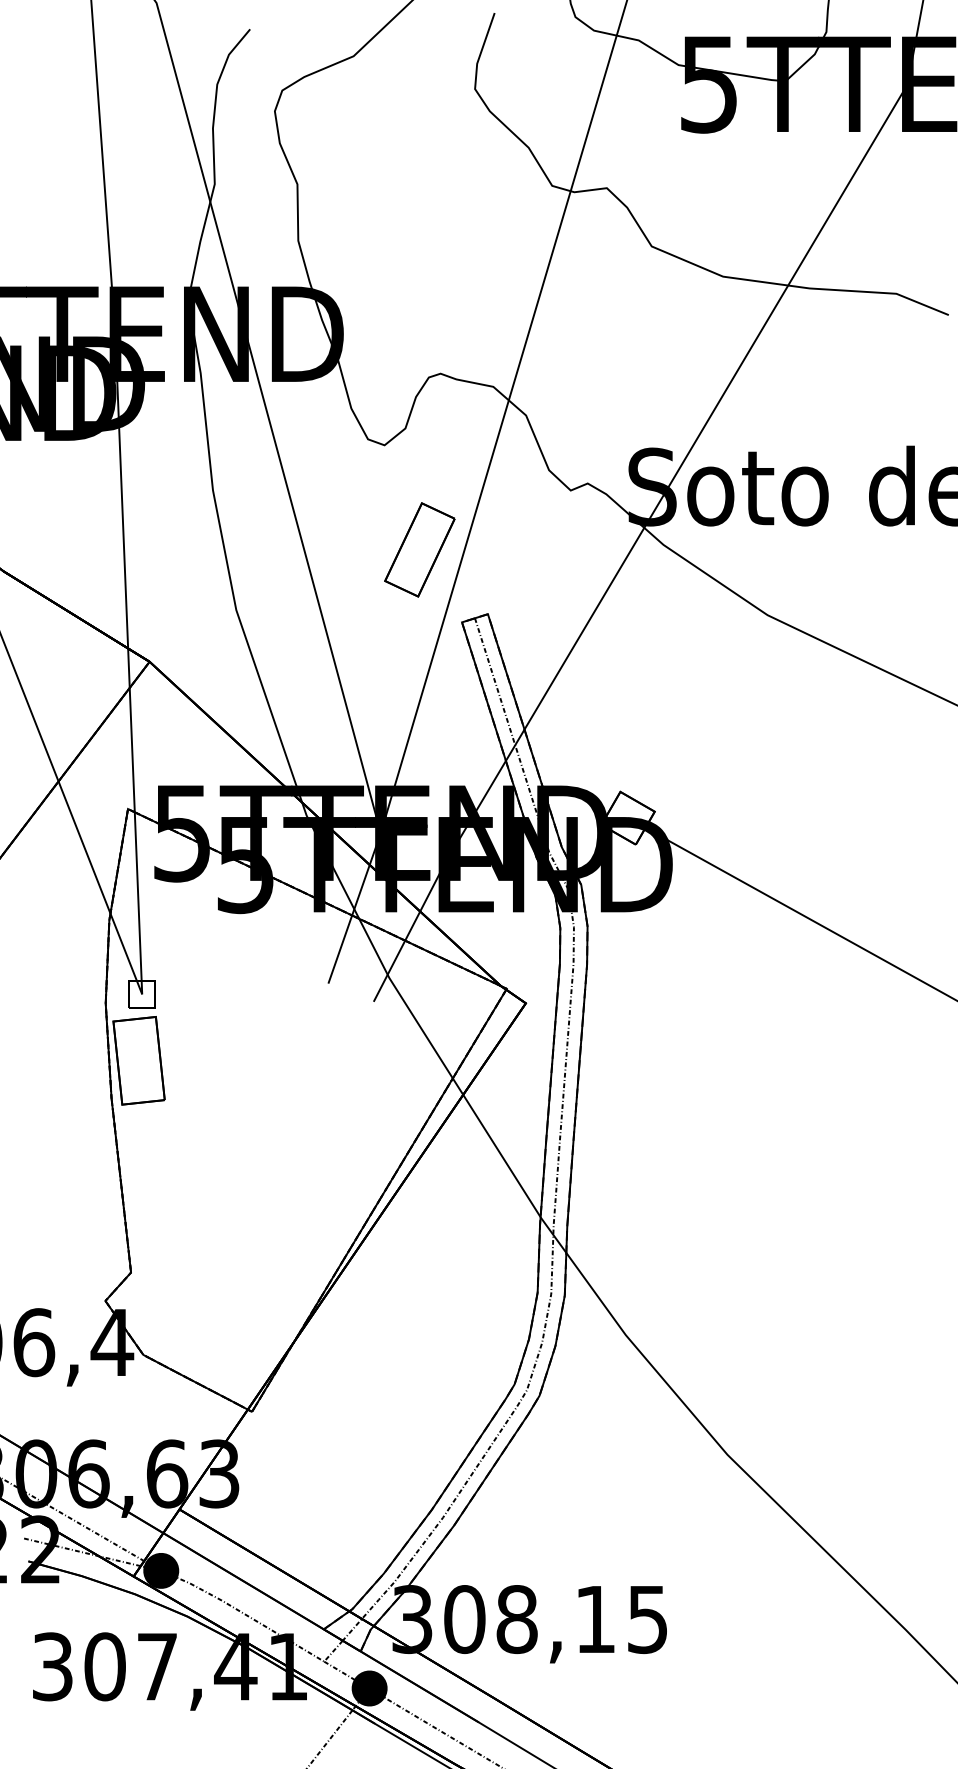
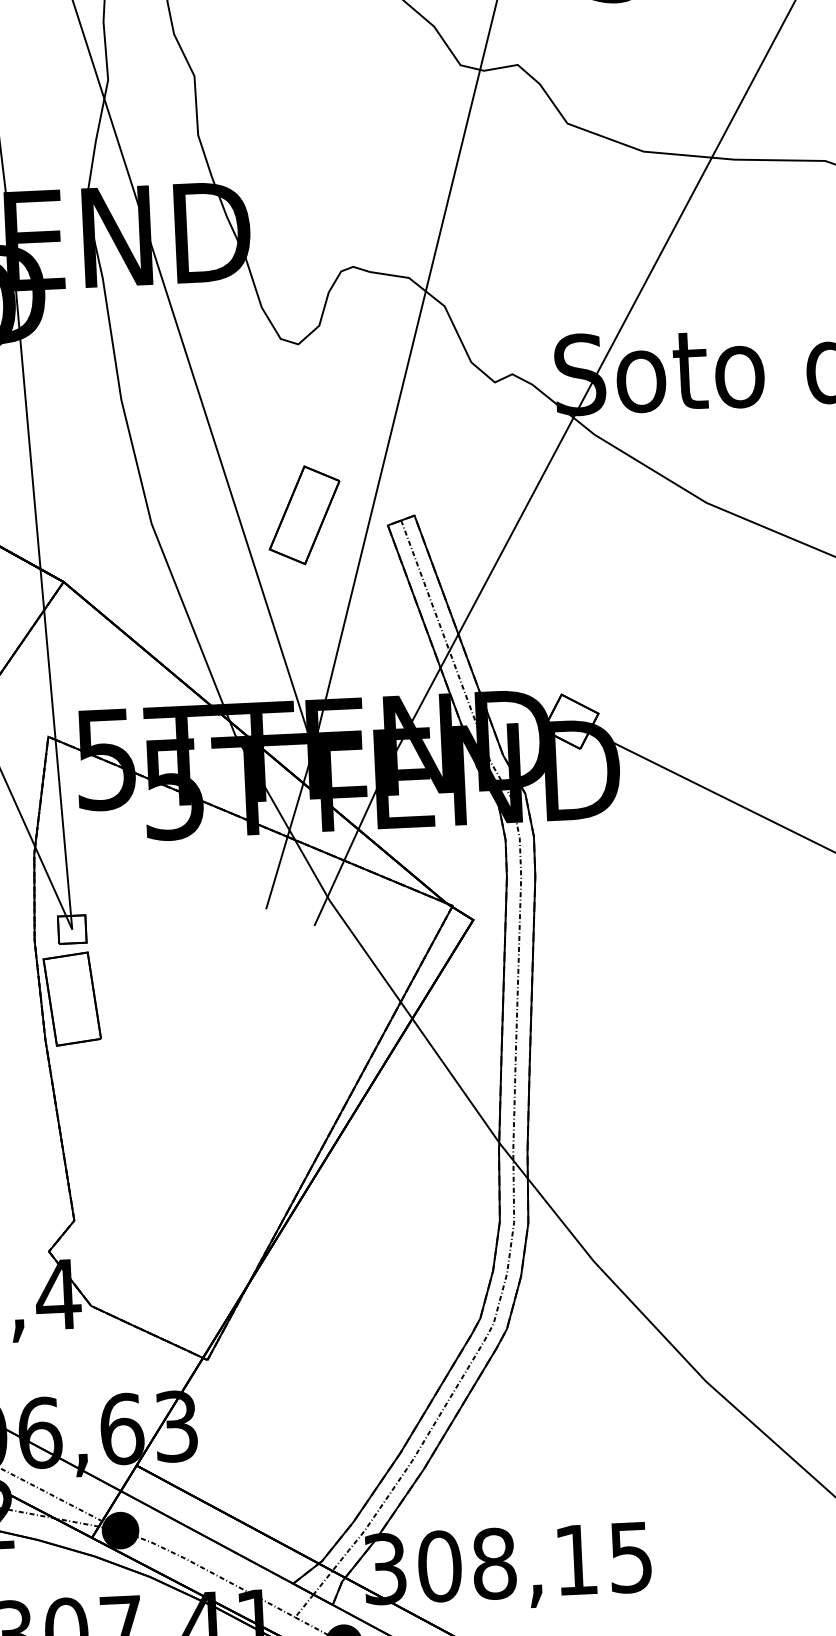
part: (419, 549) -> (304, 514), moved

